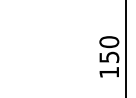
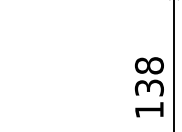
text: (108, 49) -> (148, 76), 150 -> 138

